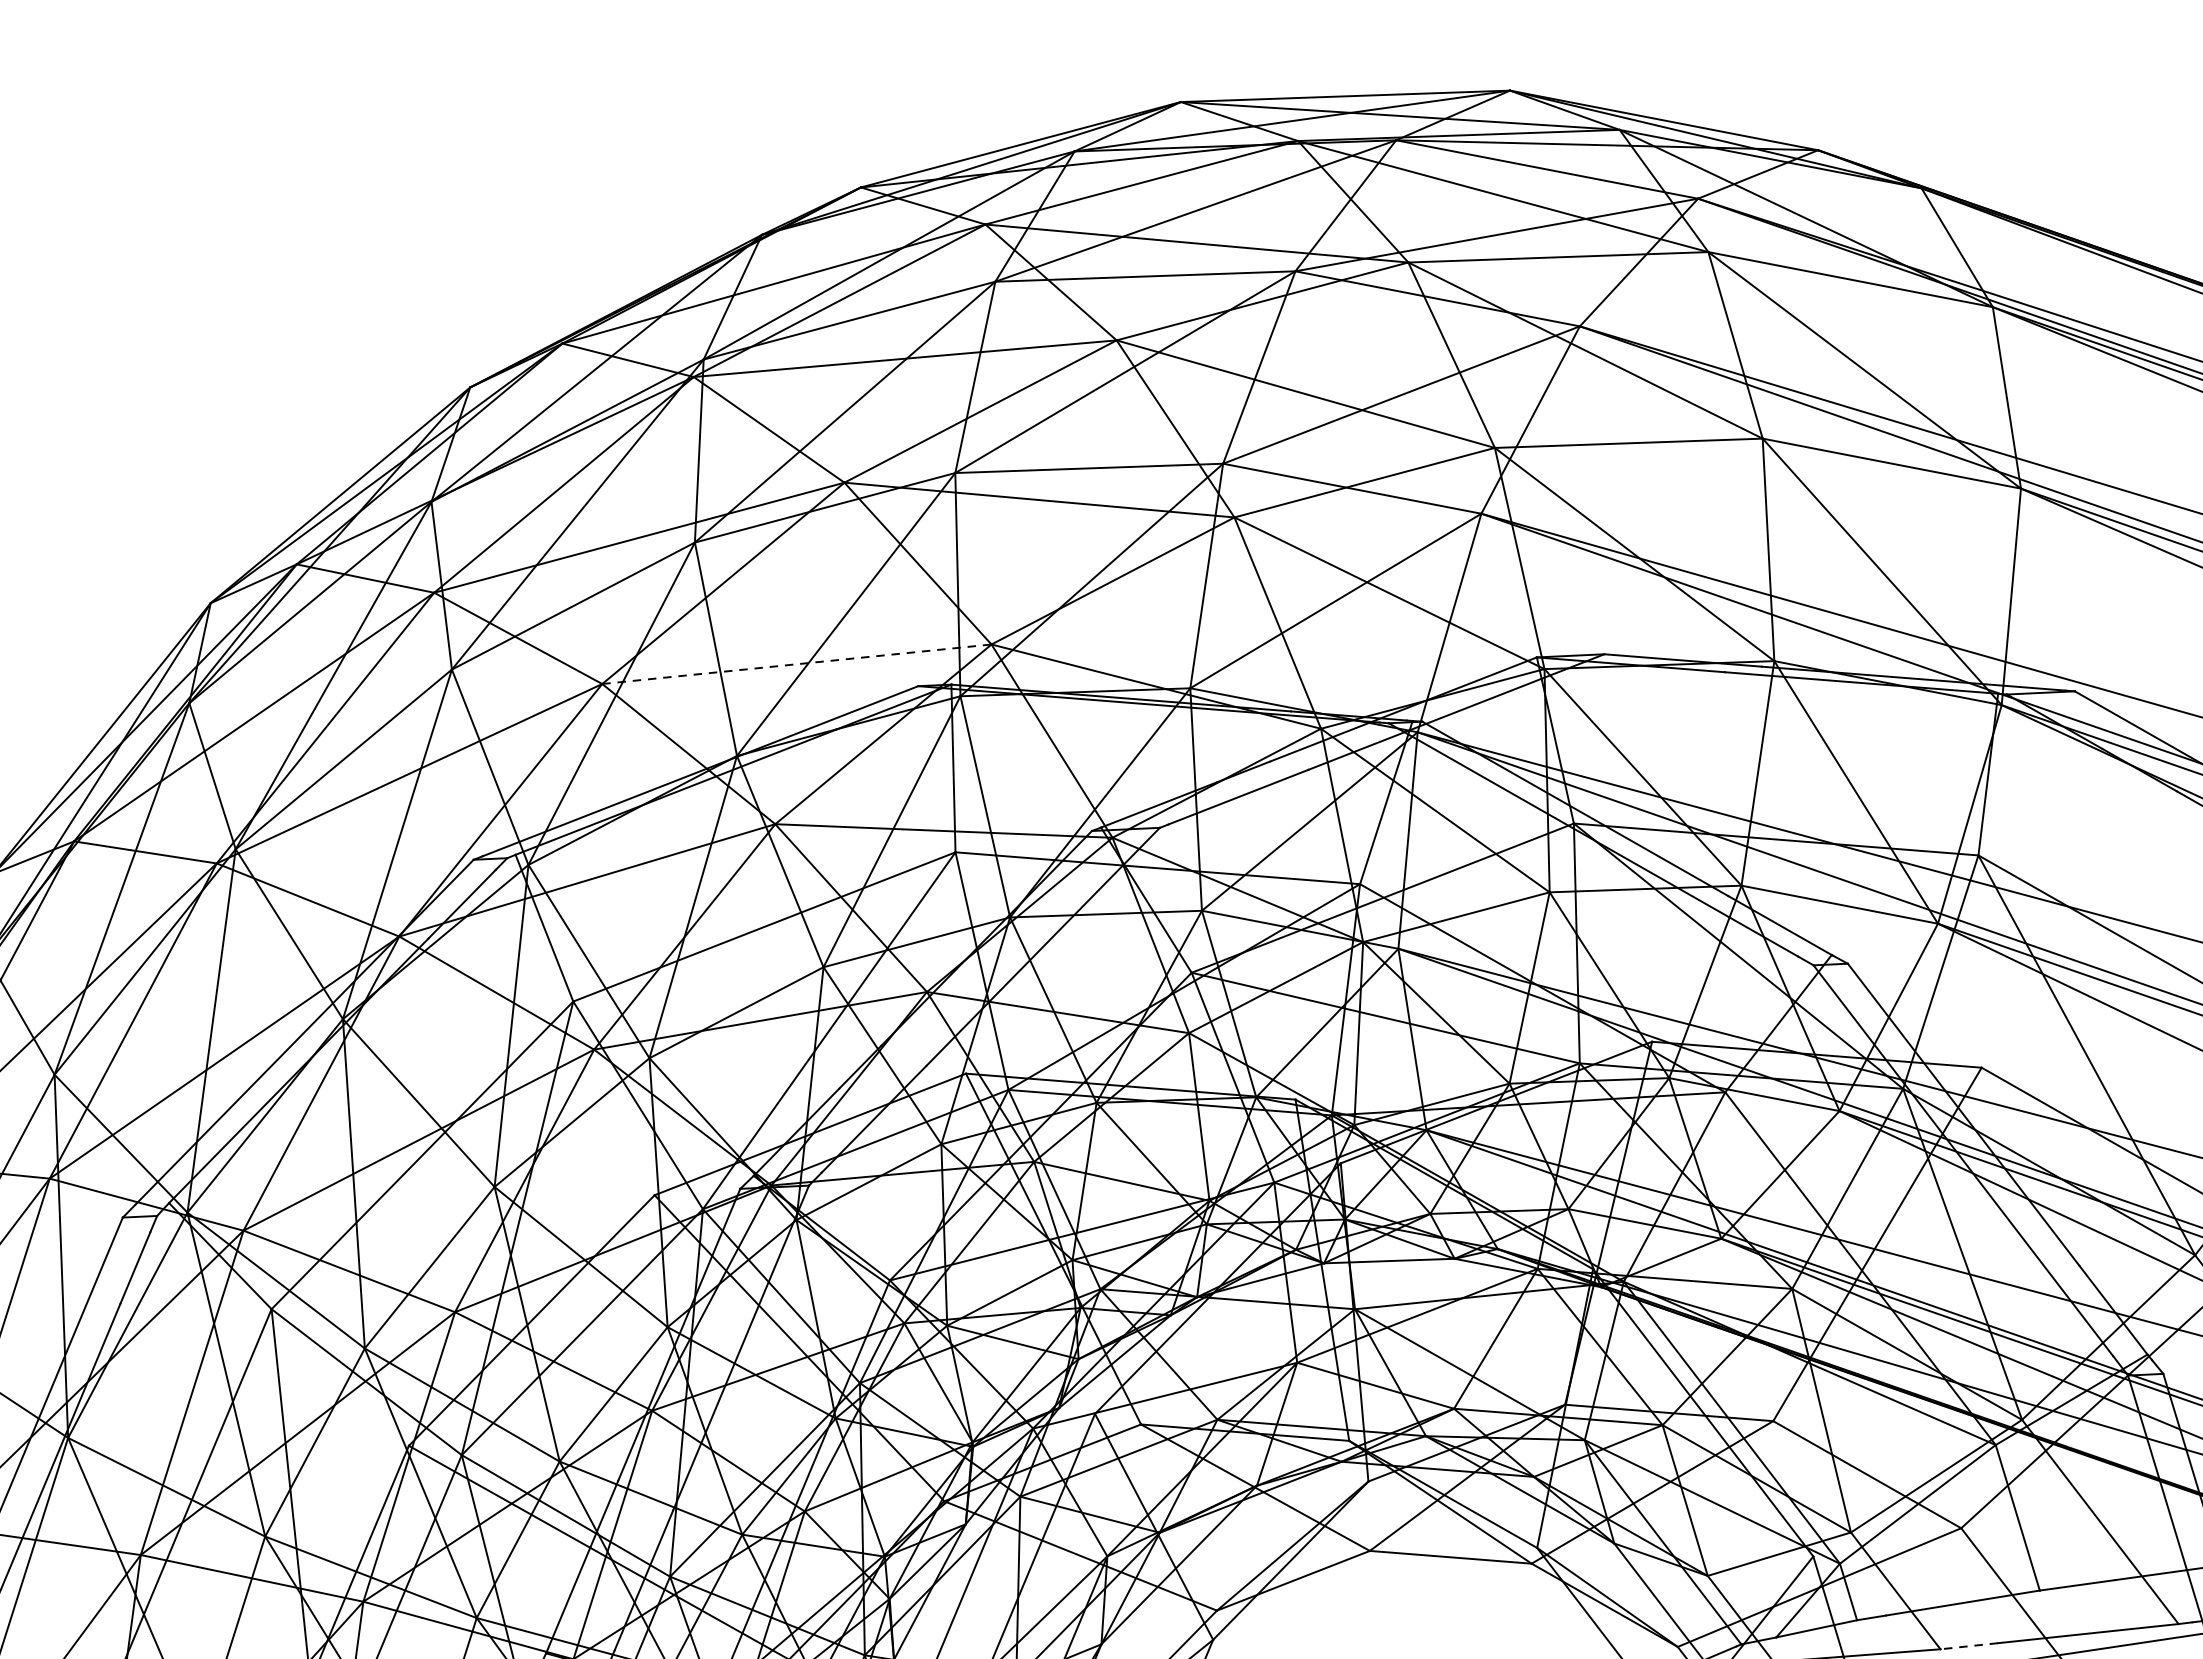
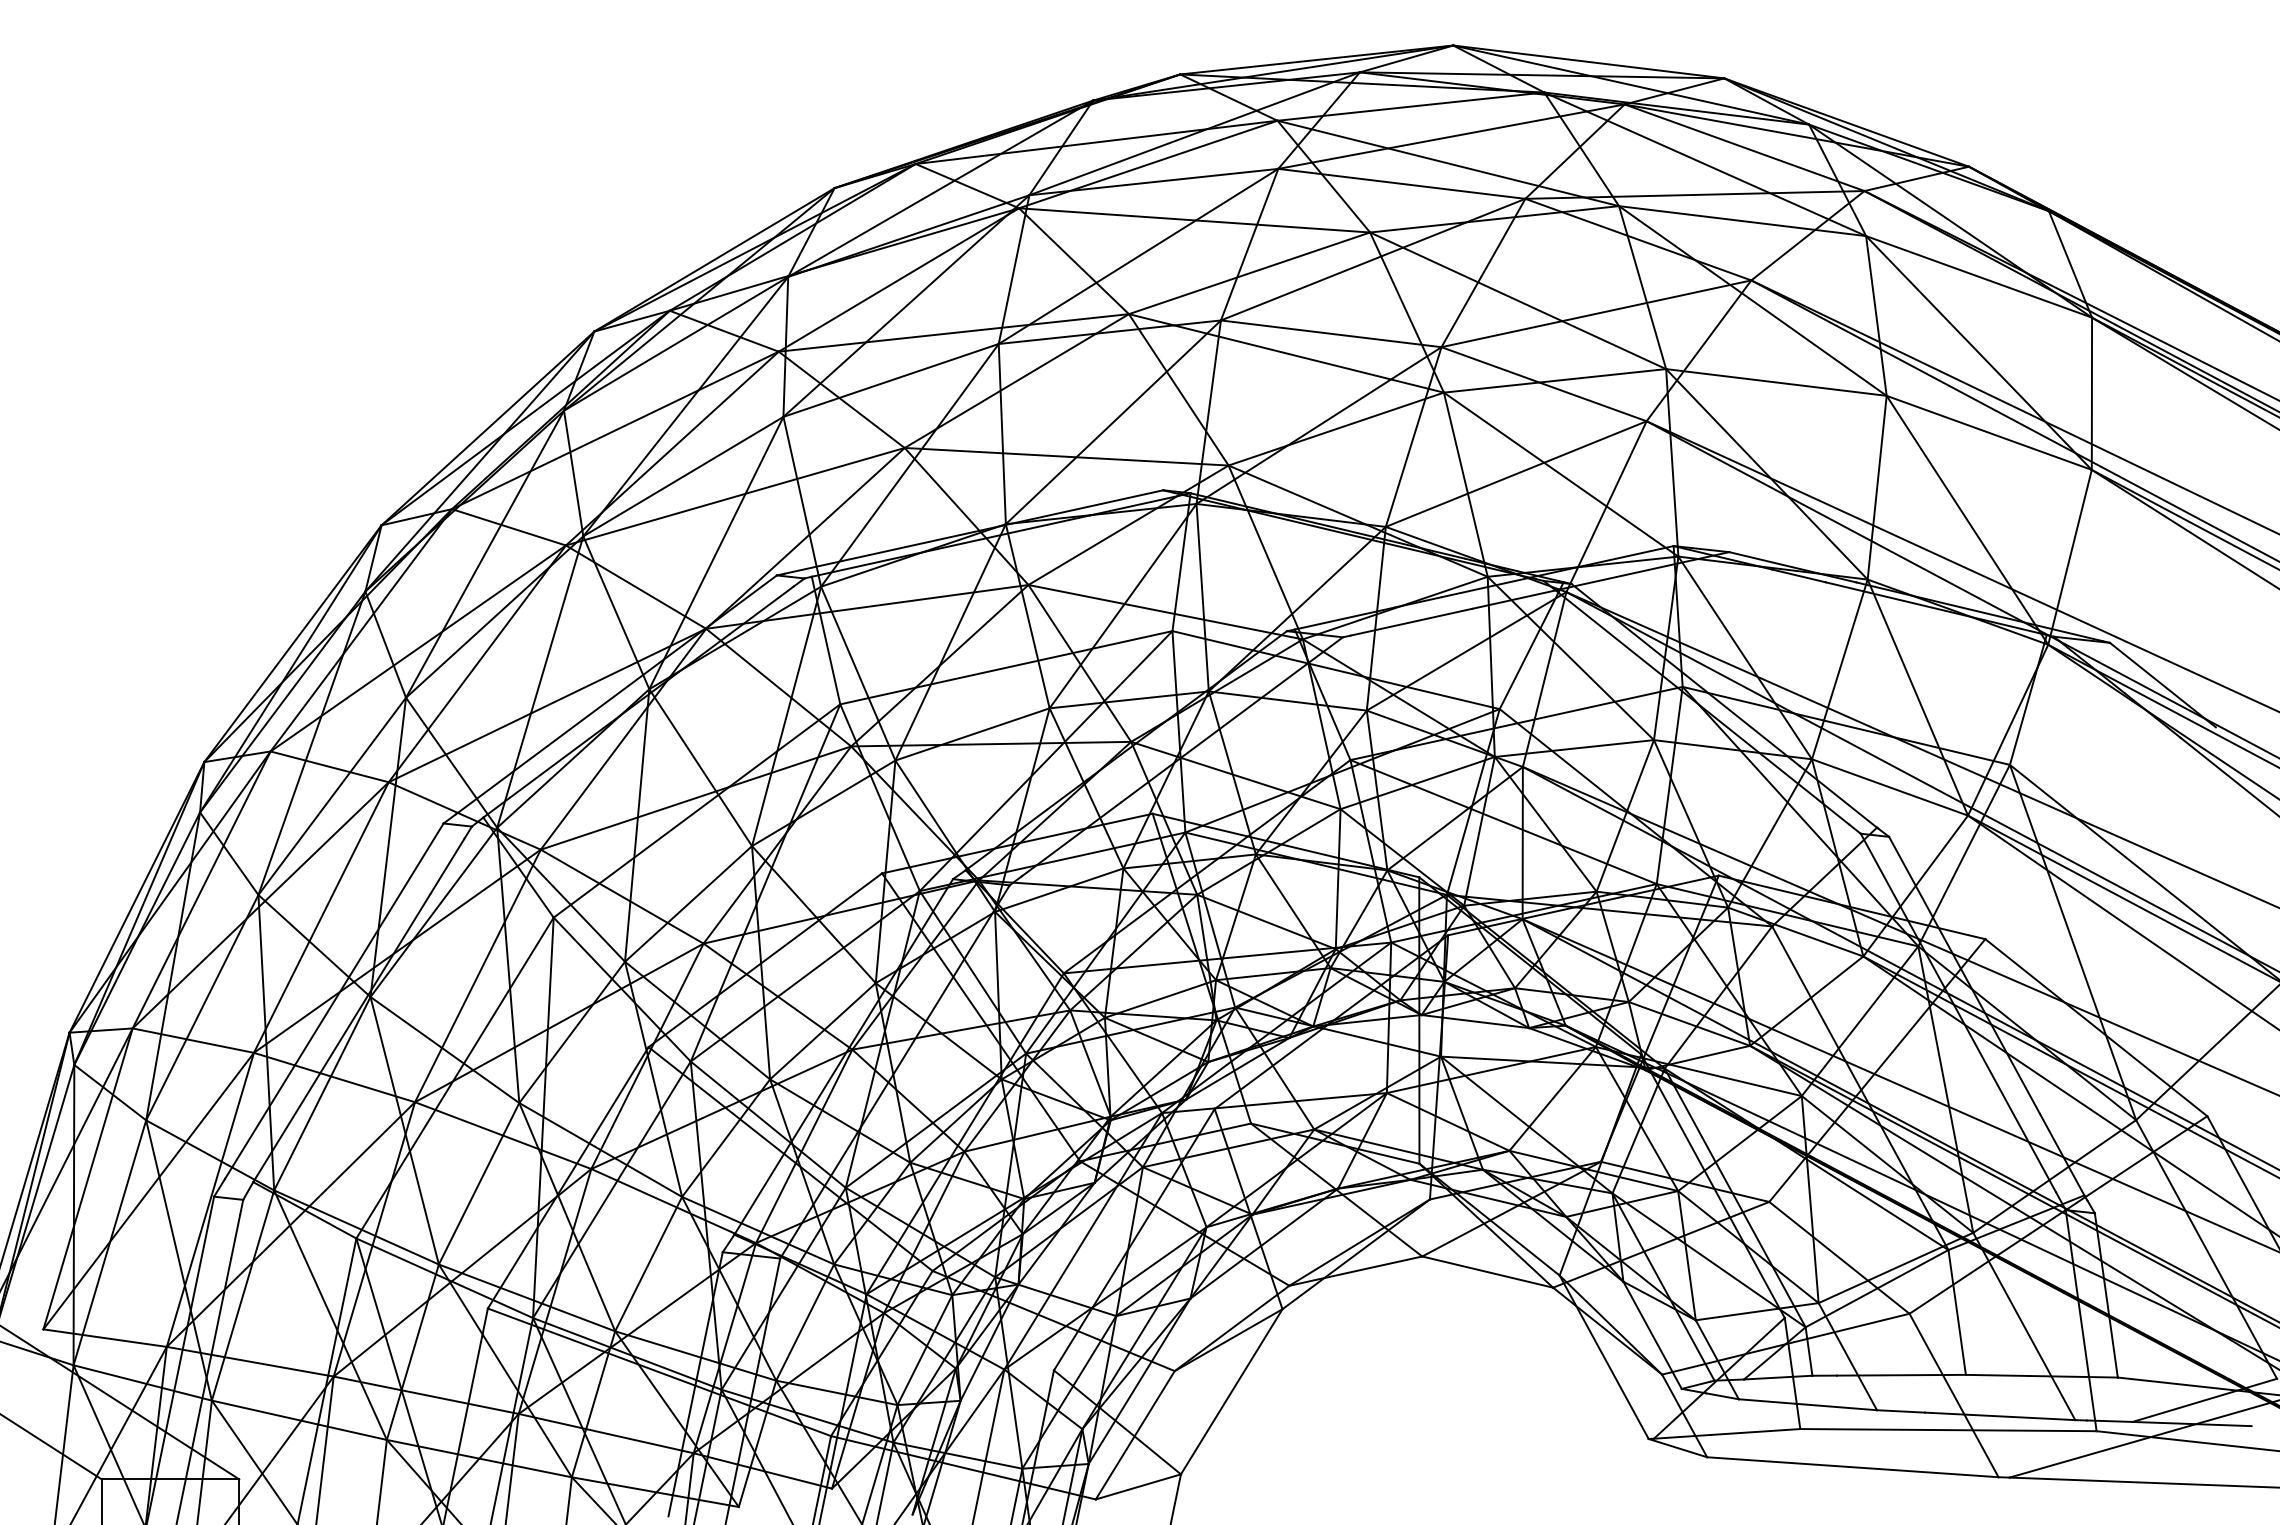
line: (797, 663) -> (1067, 456), dashed -> solid
line: (1968, 1646) -> (1900, 1411), dashed -> solid

